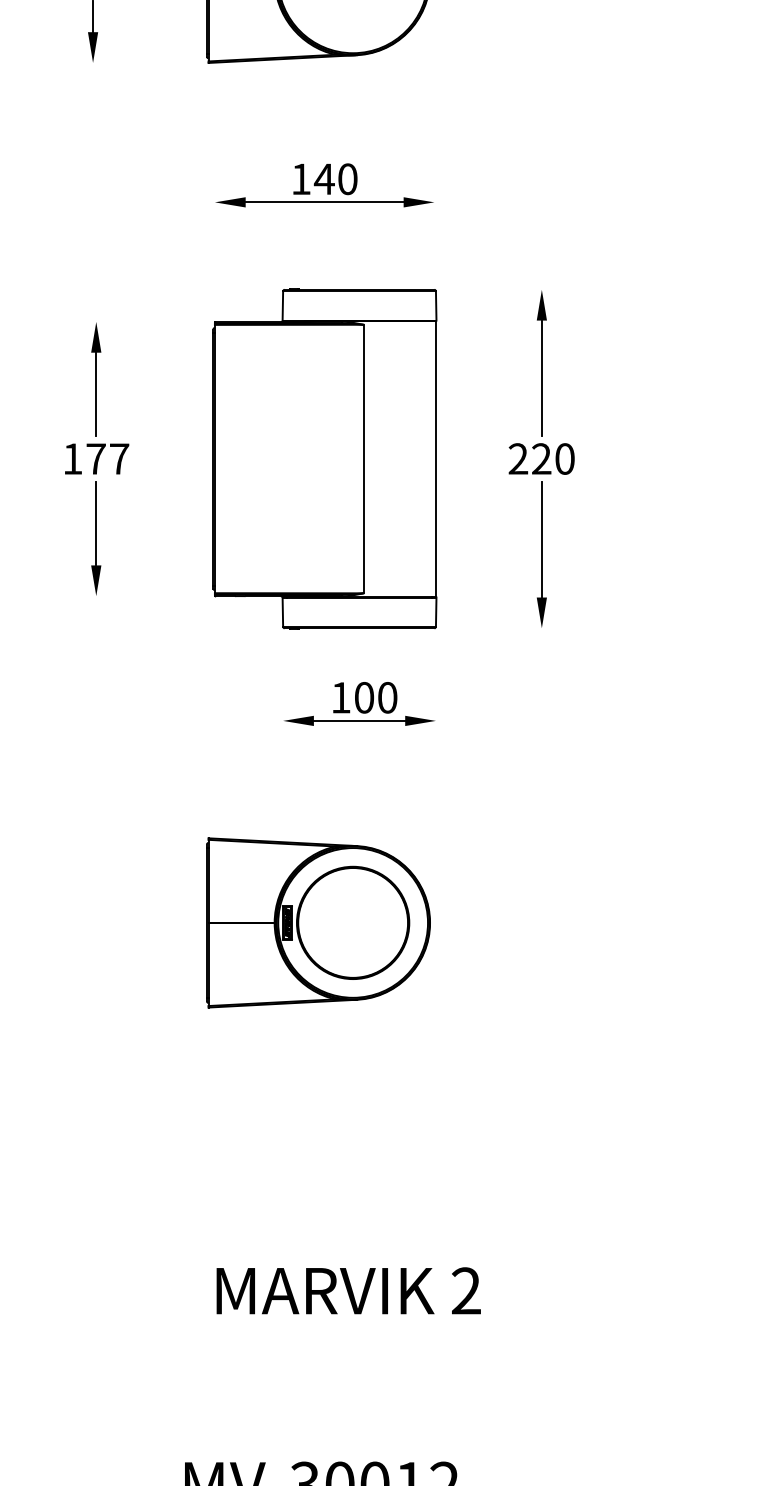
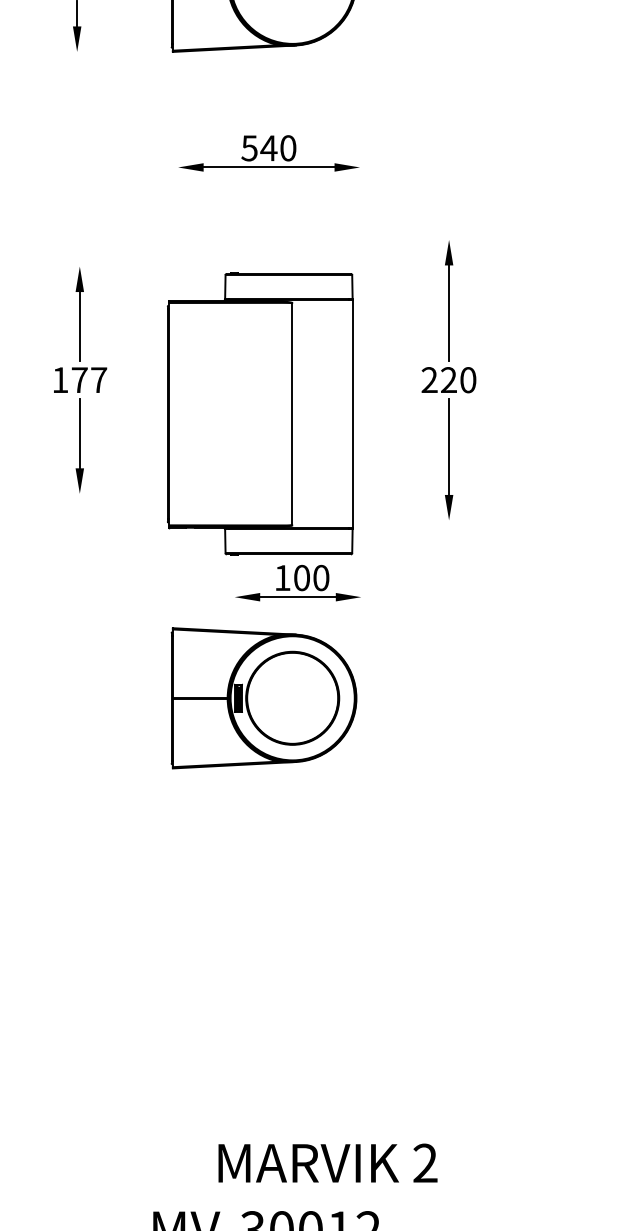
text: (300, 179) -> (249, 148), 140 -> 540
part: (324, 458) -> (259, 413), moved
part: (318, 922) -> (263, 697), moved
text: (348, 1290) -> (327, 1162), moved

